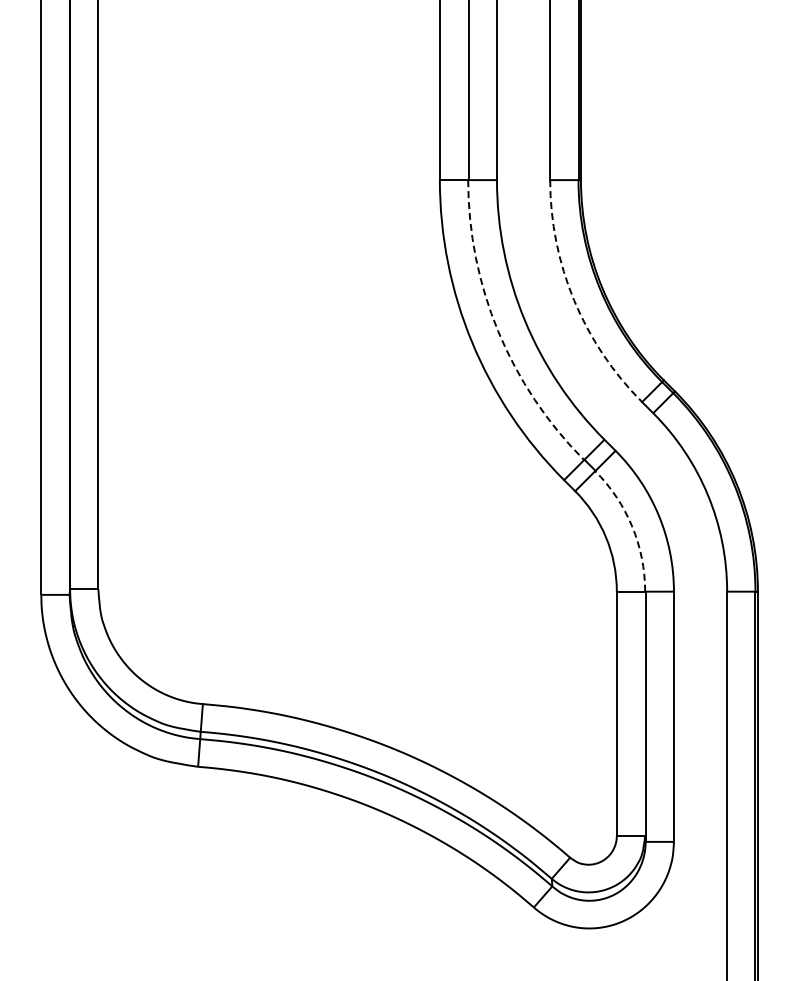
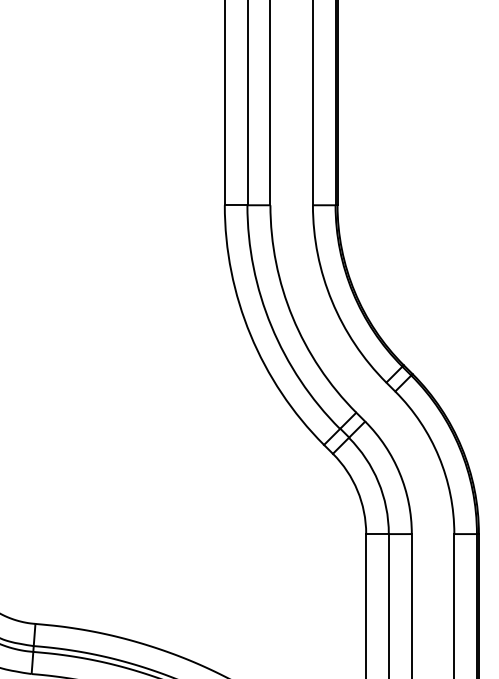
arc: (574, 300) -> (332, 301), dashed -> solid
arc: (498, 331) -> (271, 326), dashed -> solid
arc: (632, 526) -> (378, 482), dashed -> solid

